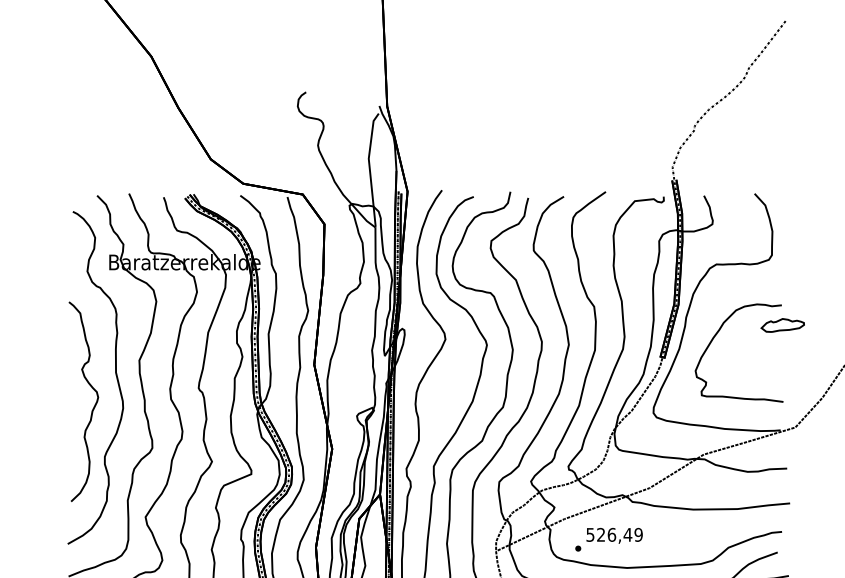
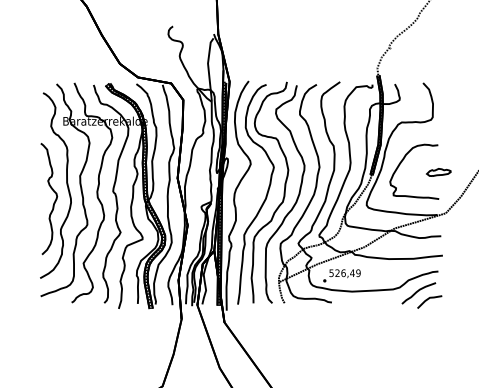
part: (782, 325) -> (438, 172), moved

